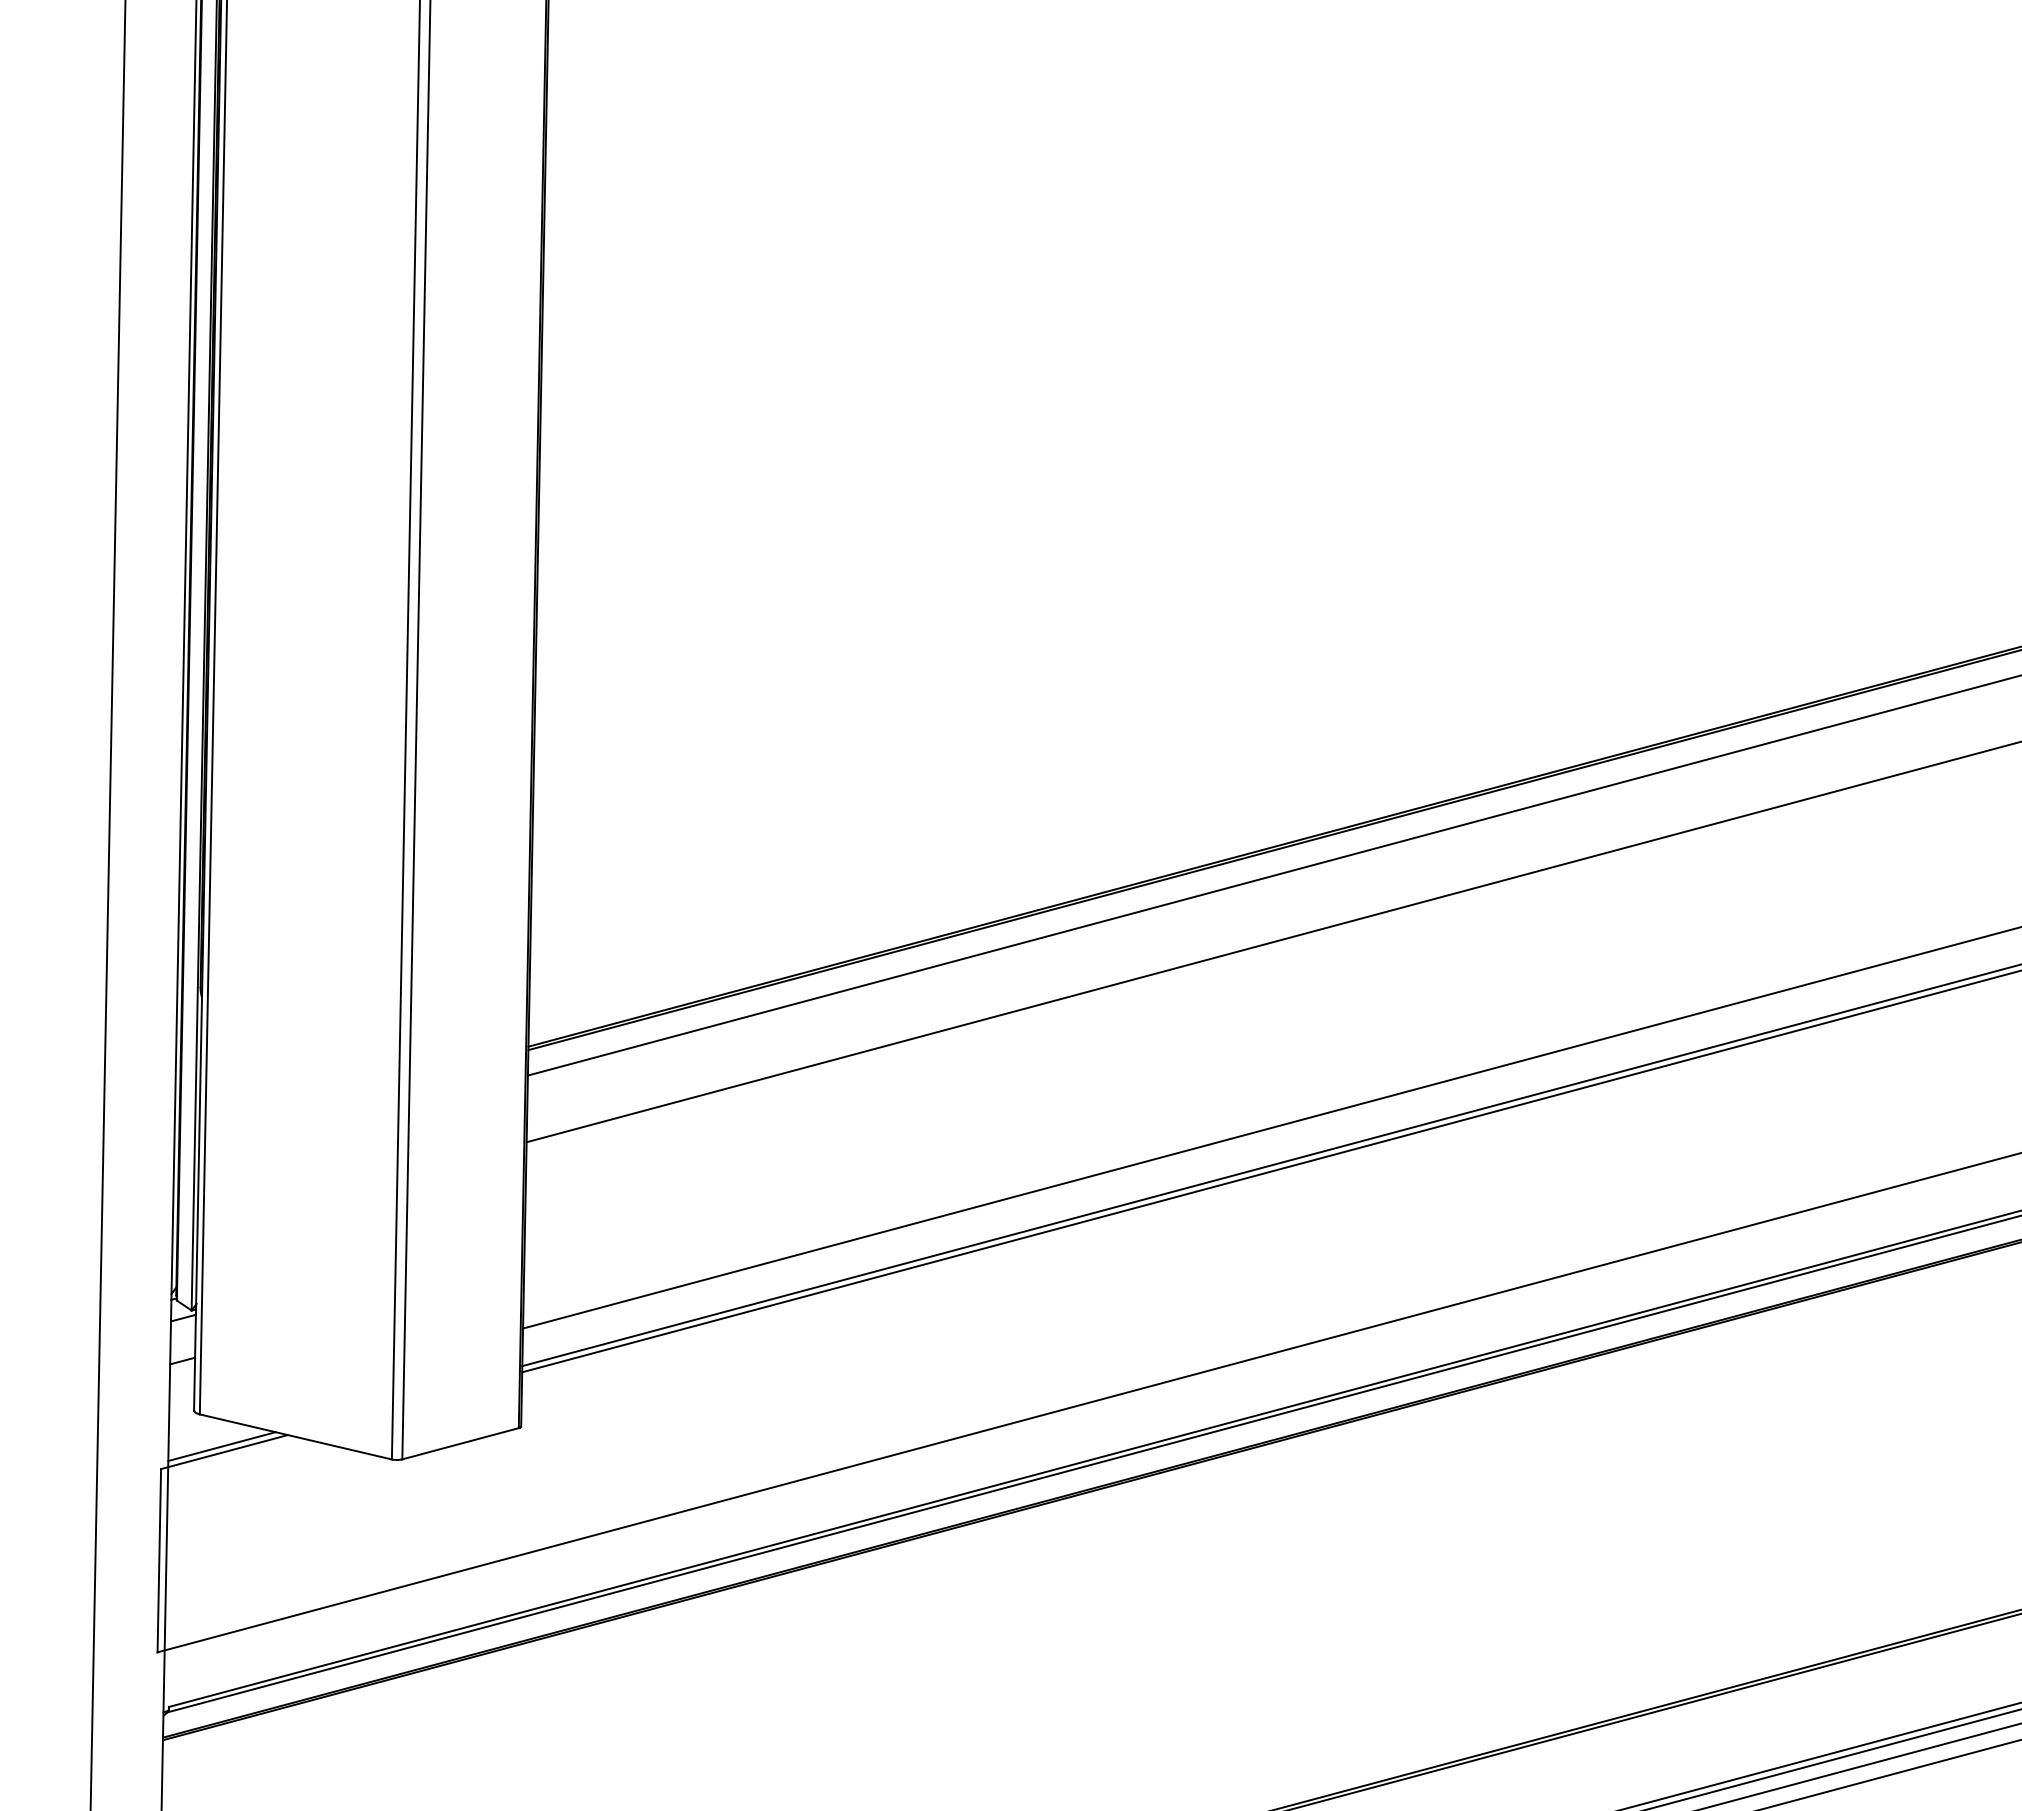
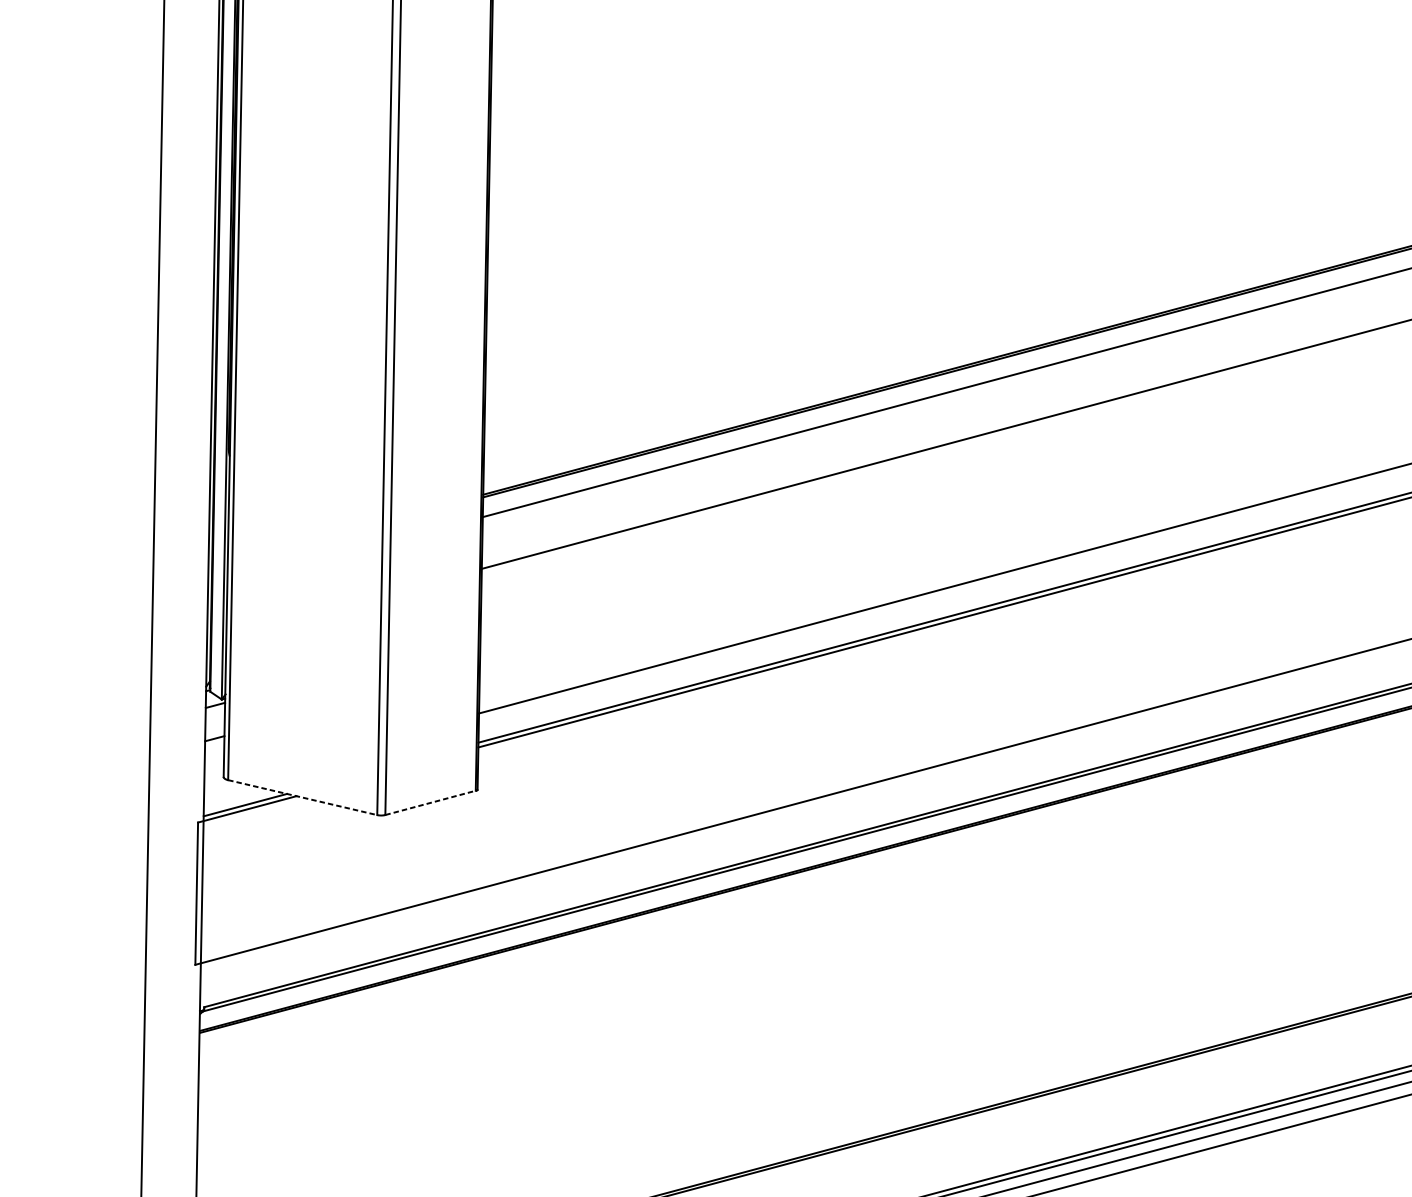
line: (295, 1436) -> (302, 797), solid -> dashed
line: (461, 1443) -> (431, 802), solid -> dashed

